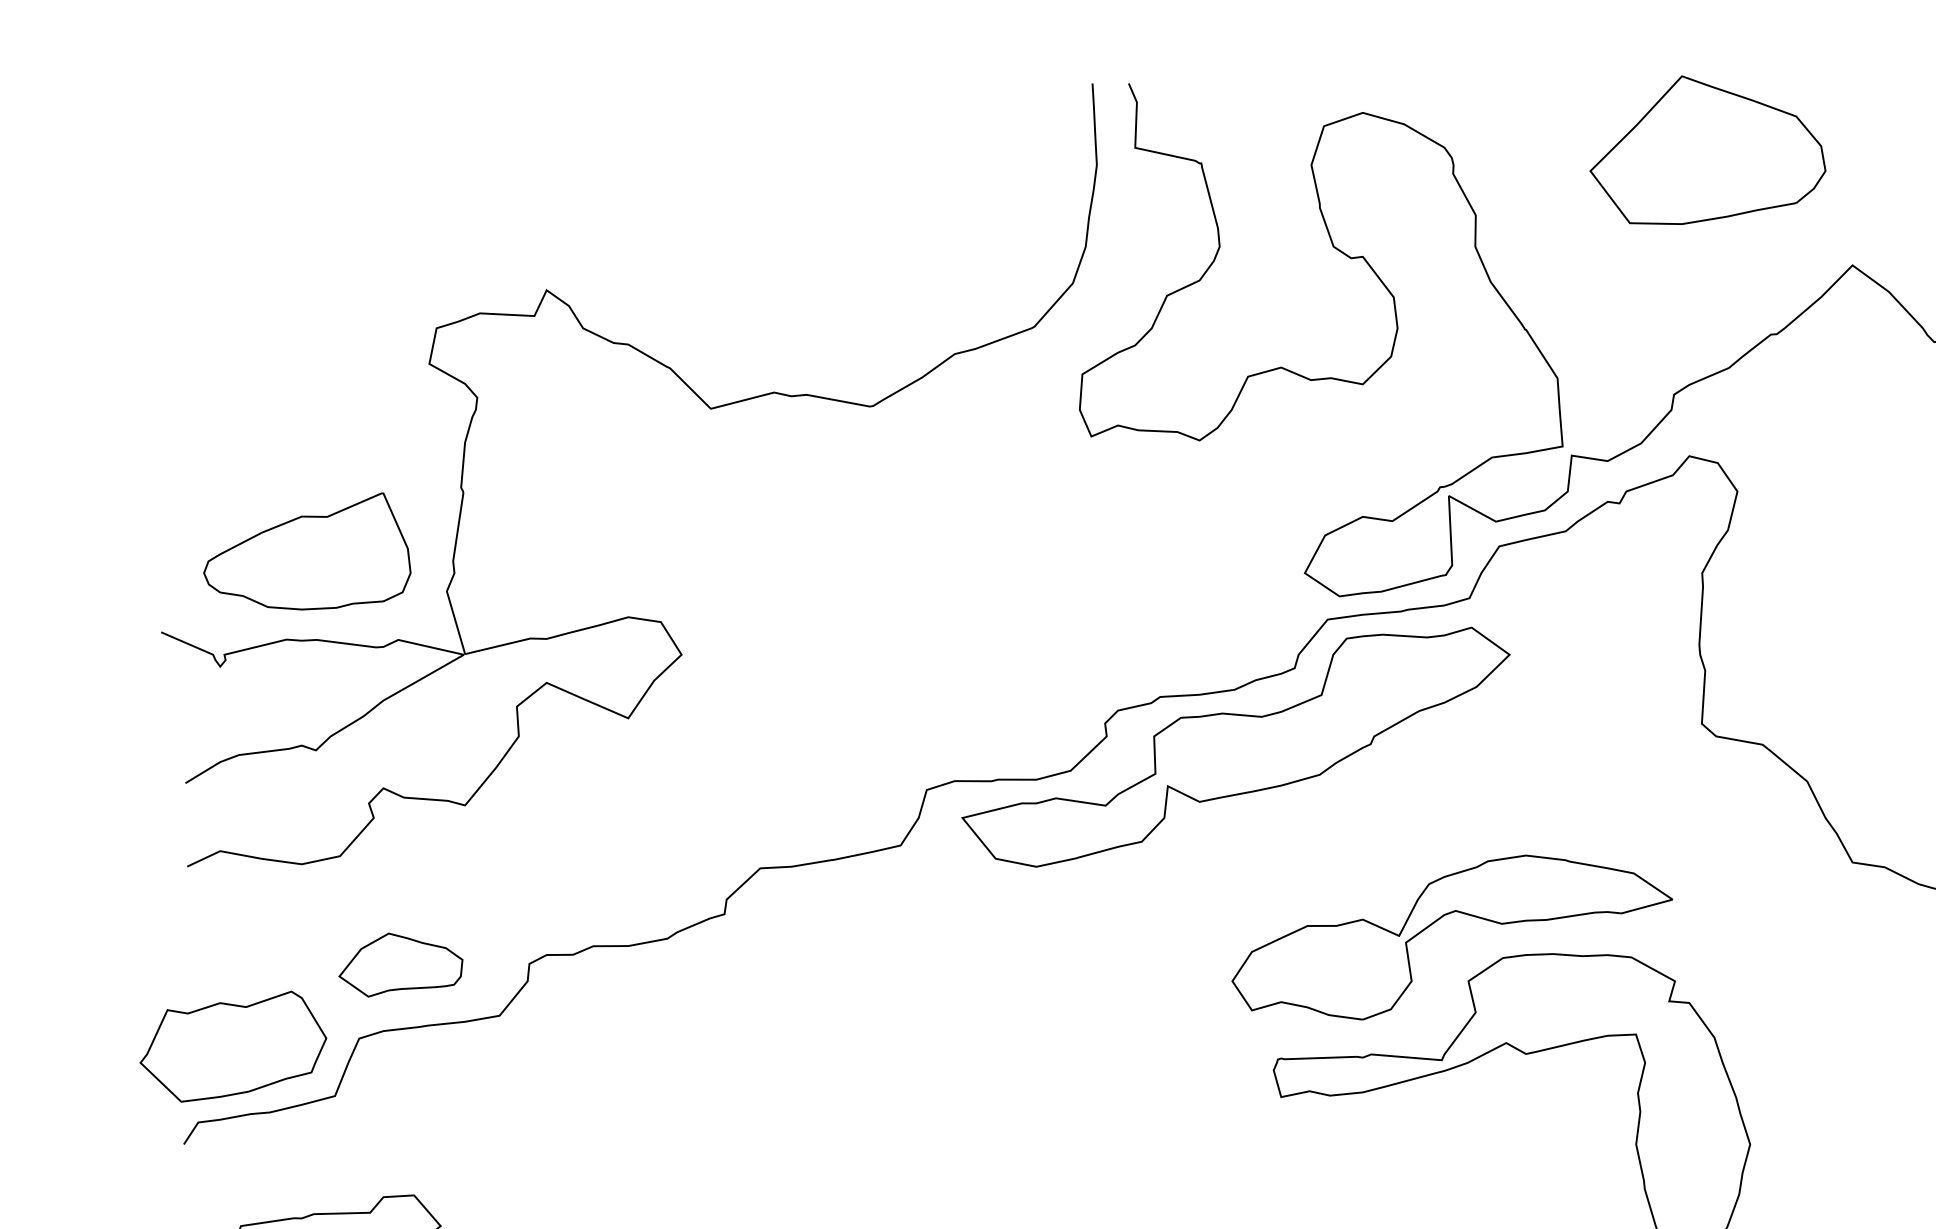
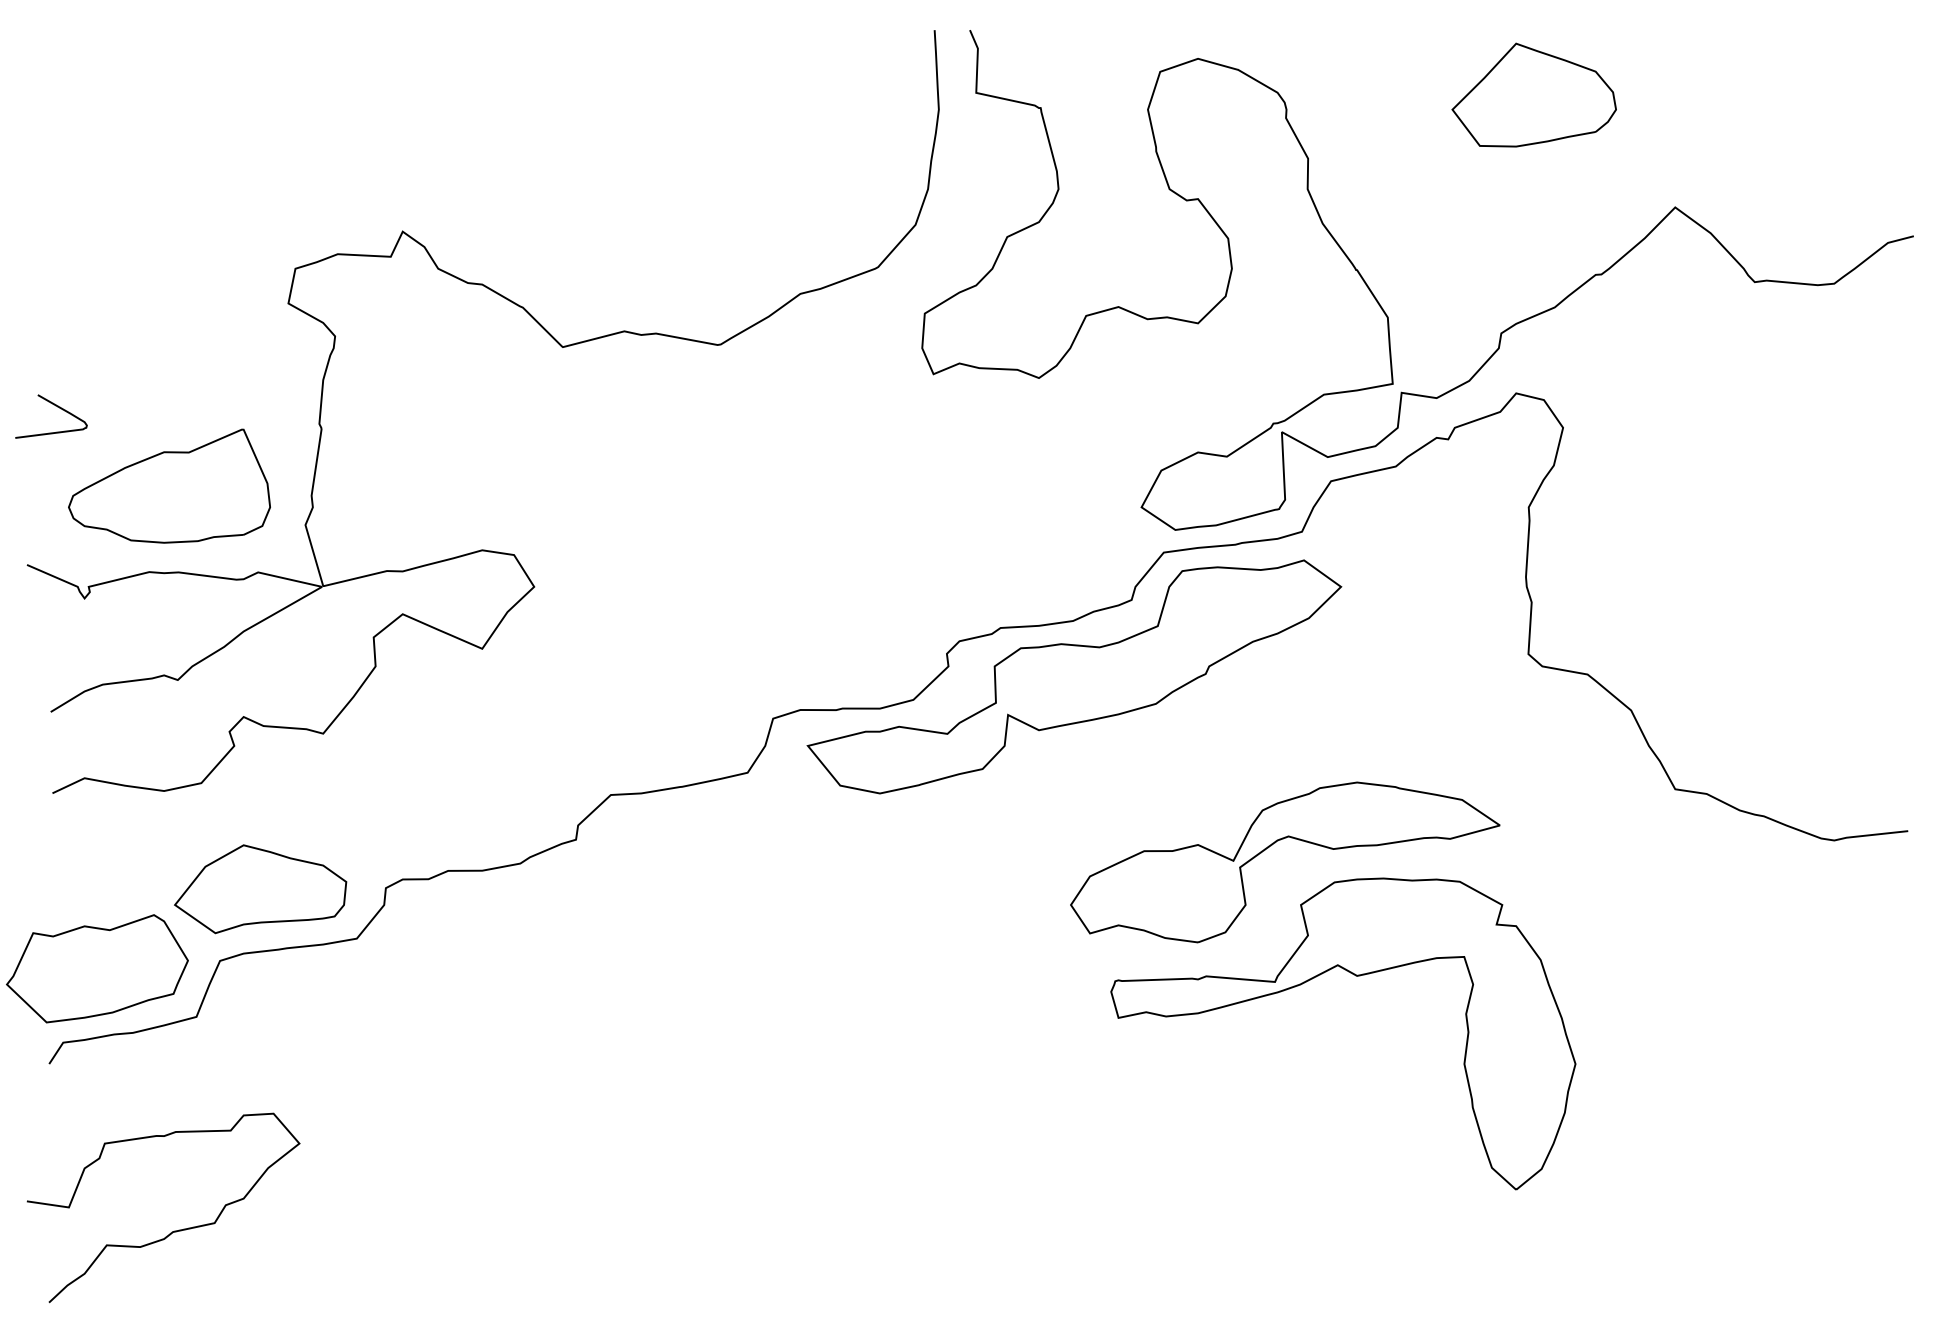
part: (1707, 149) -> (1533, 94), size x0.71
curve: (190, 469) -> (55, 406), added
part: (400, 965) -> (260, 889), size x1.43

